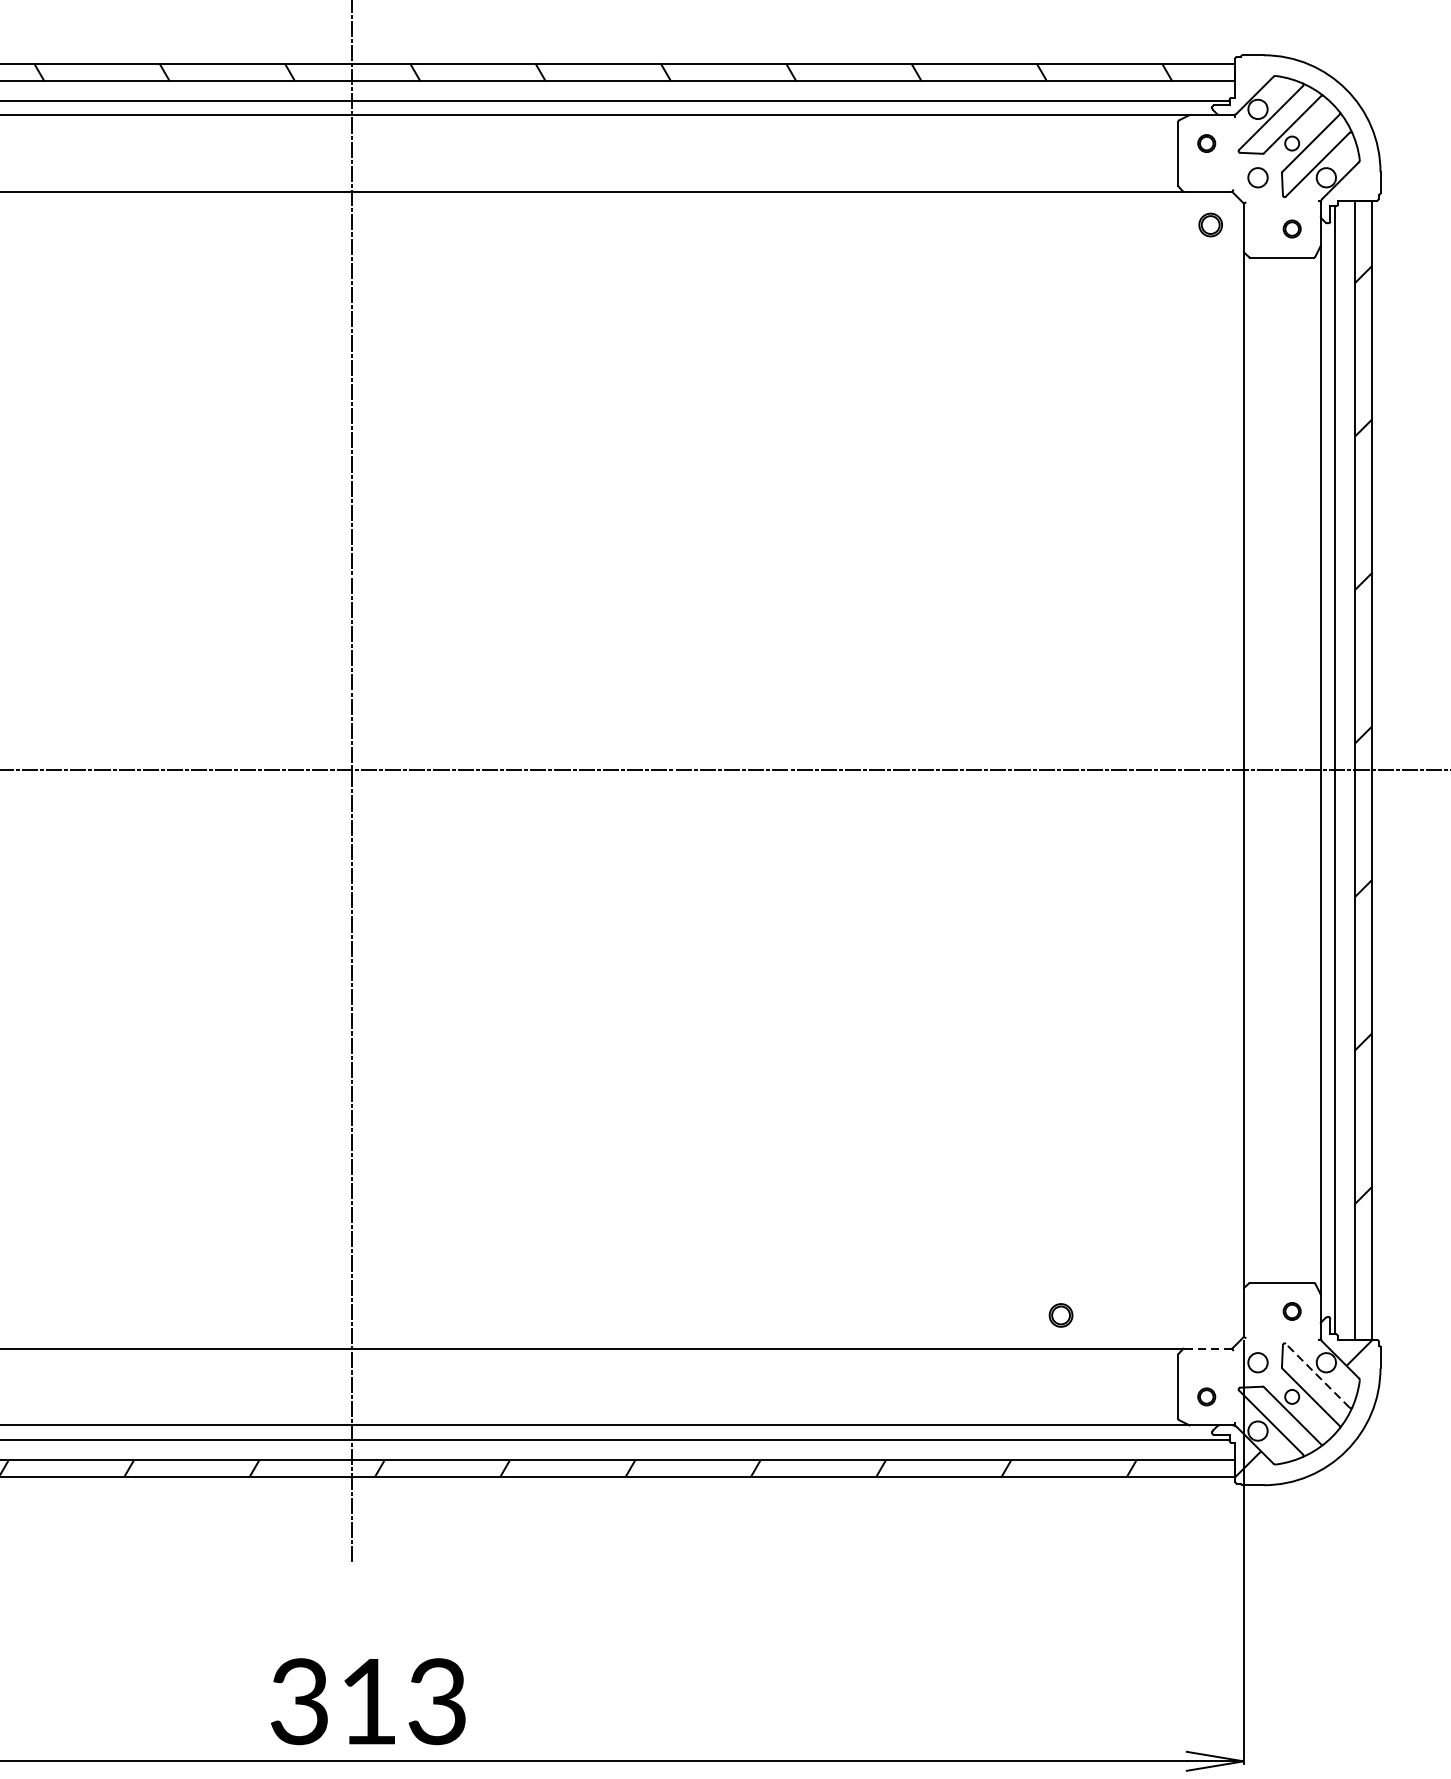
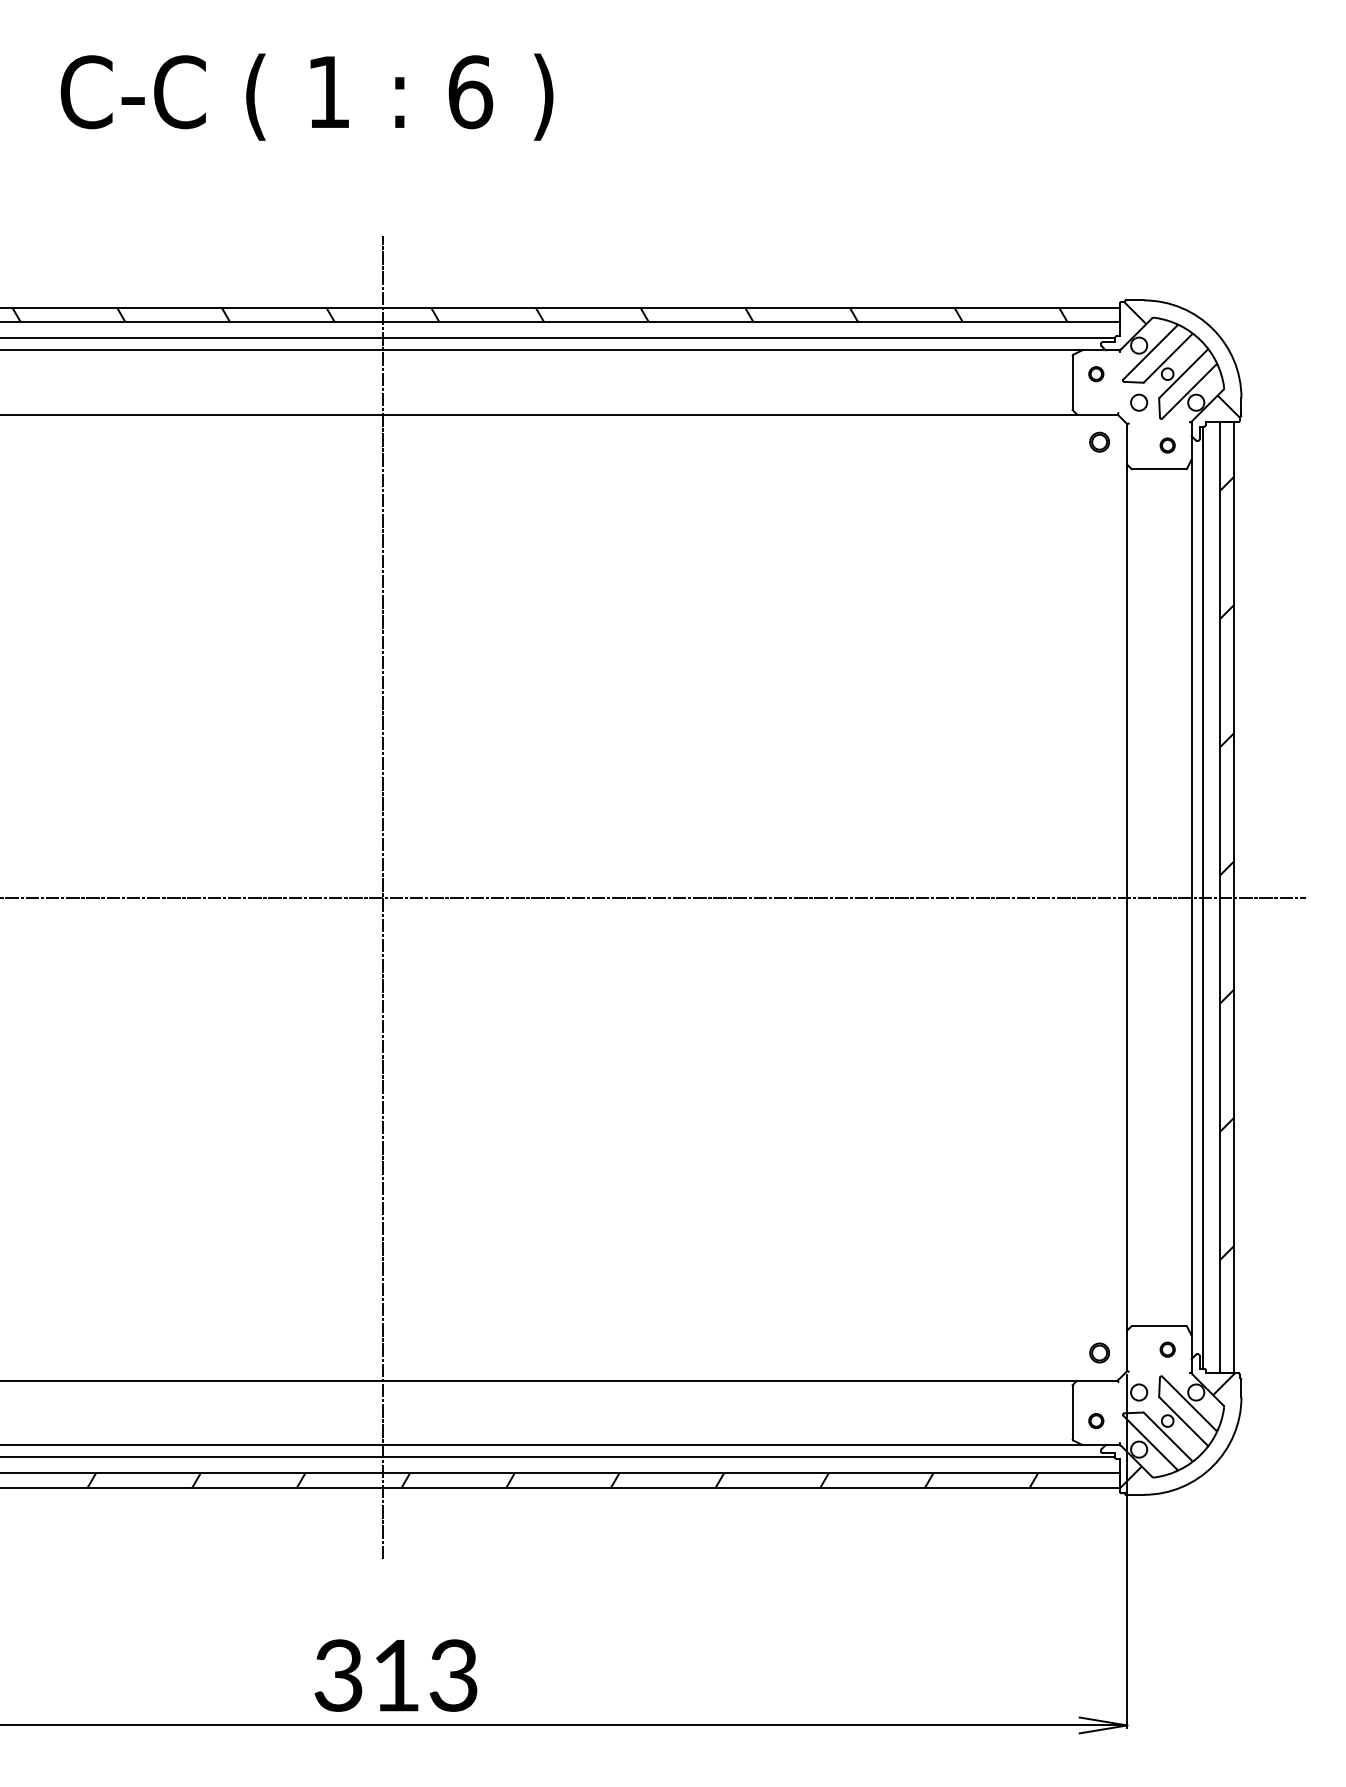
hatch: (1309, 126) -> (1182, 359), added
part: (1060, 1314) -> (1099, 1352), moved
line: (1208, 1348) -> (1097, 1380), dashed -> solid
line: (1318, 1375) -> (1189, 1403), dashed -> solid

